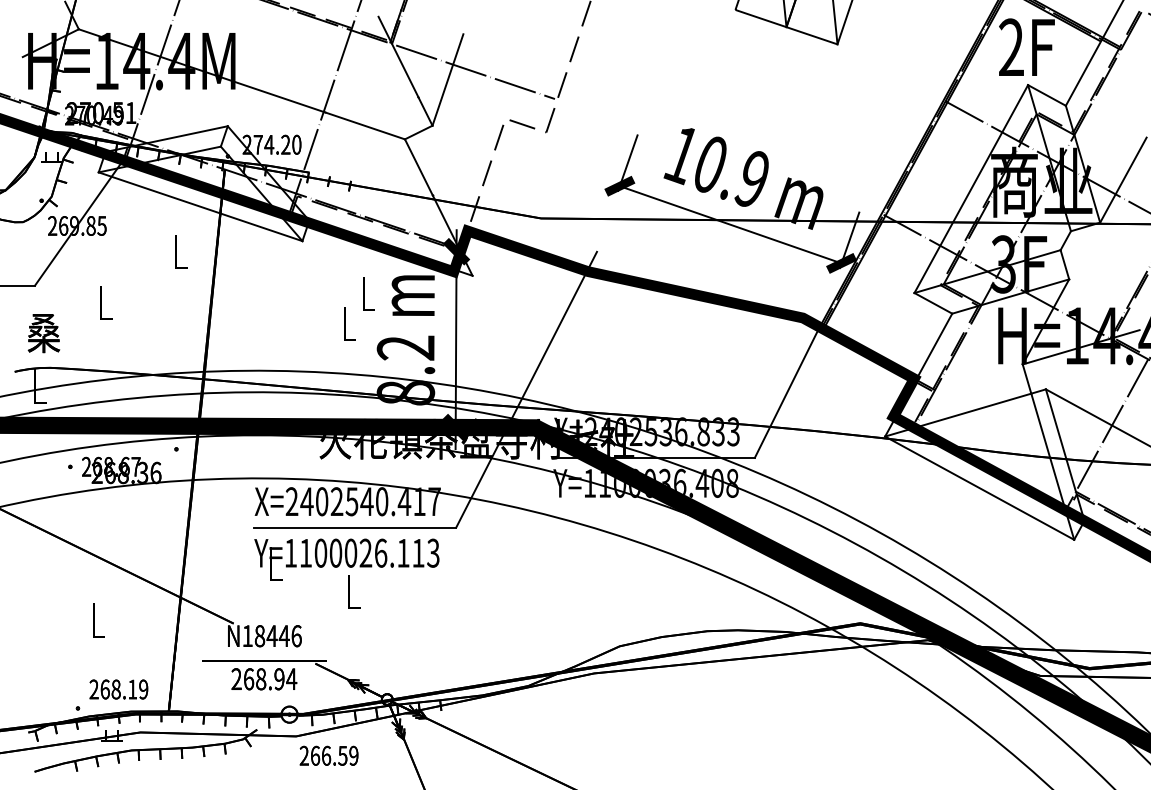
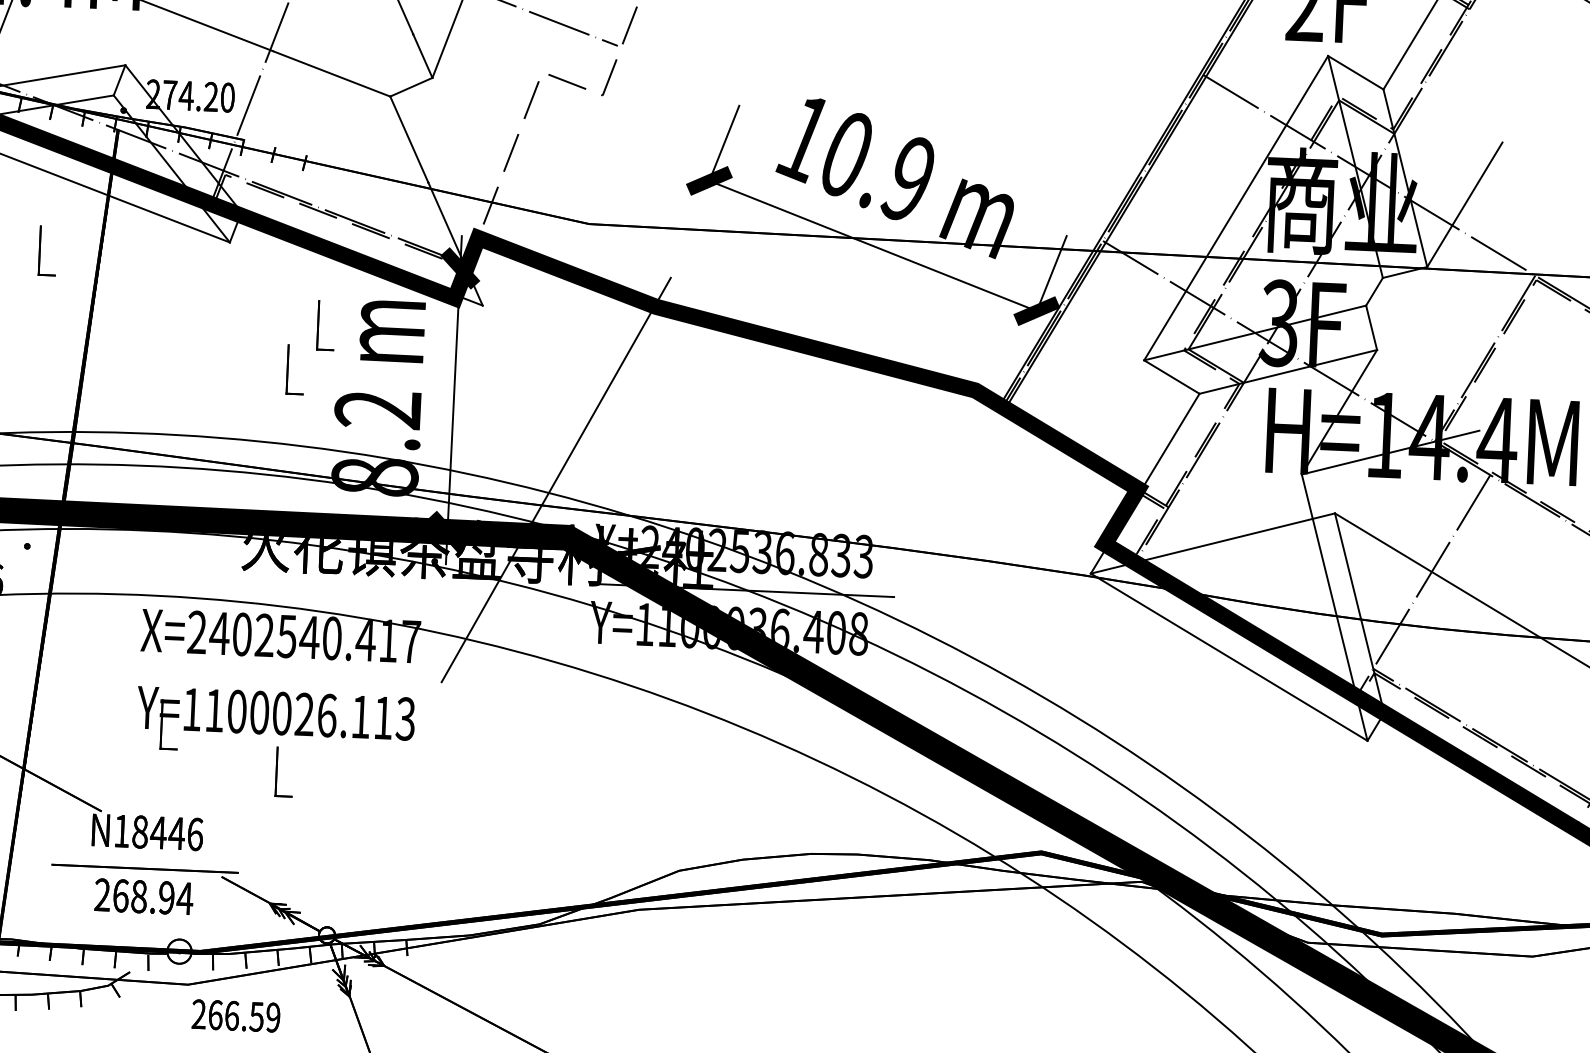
line: (786, 393) -> (945, 502), removed
line: (355, 527) -> (290, 675), removed

